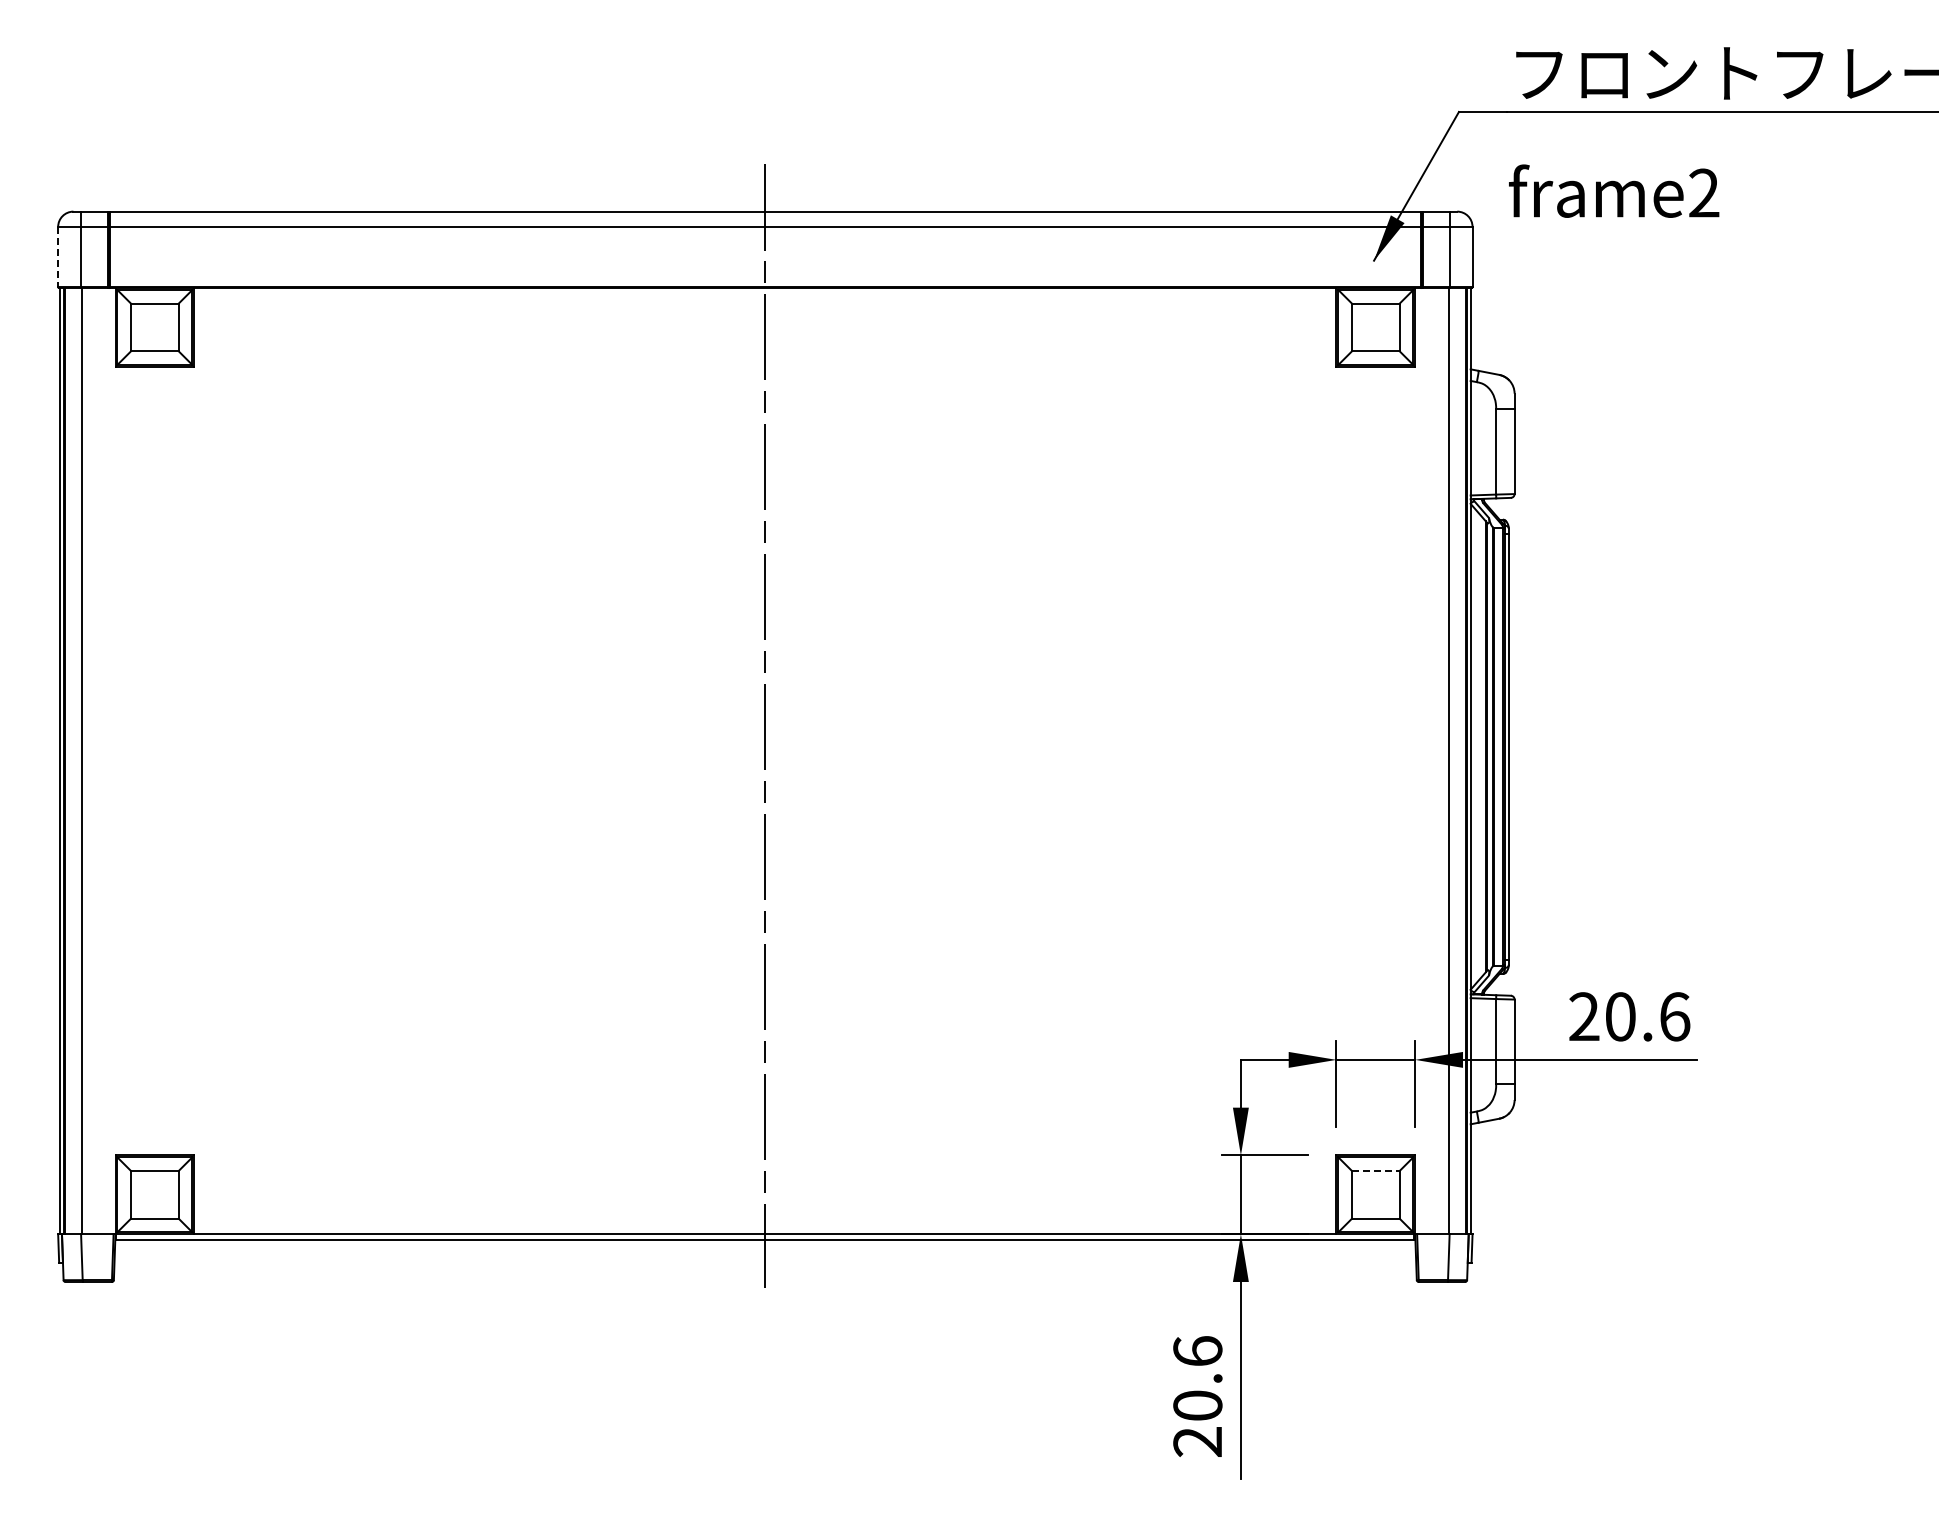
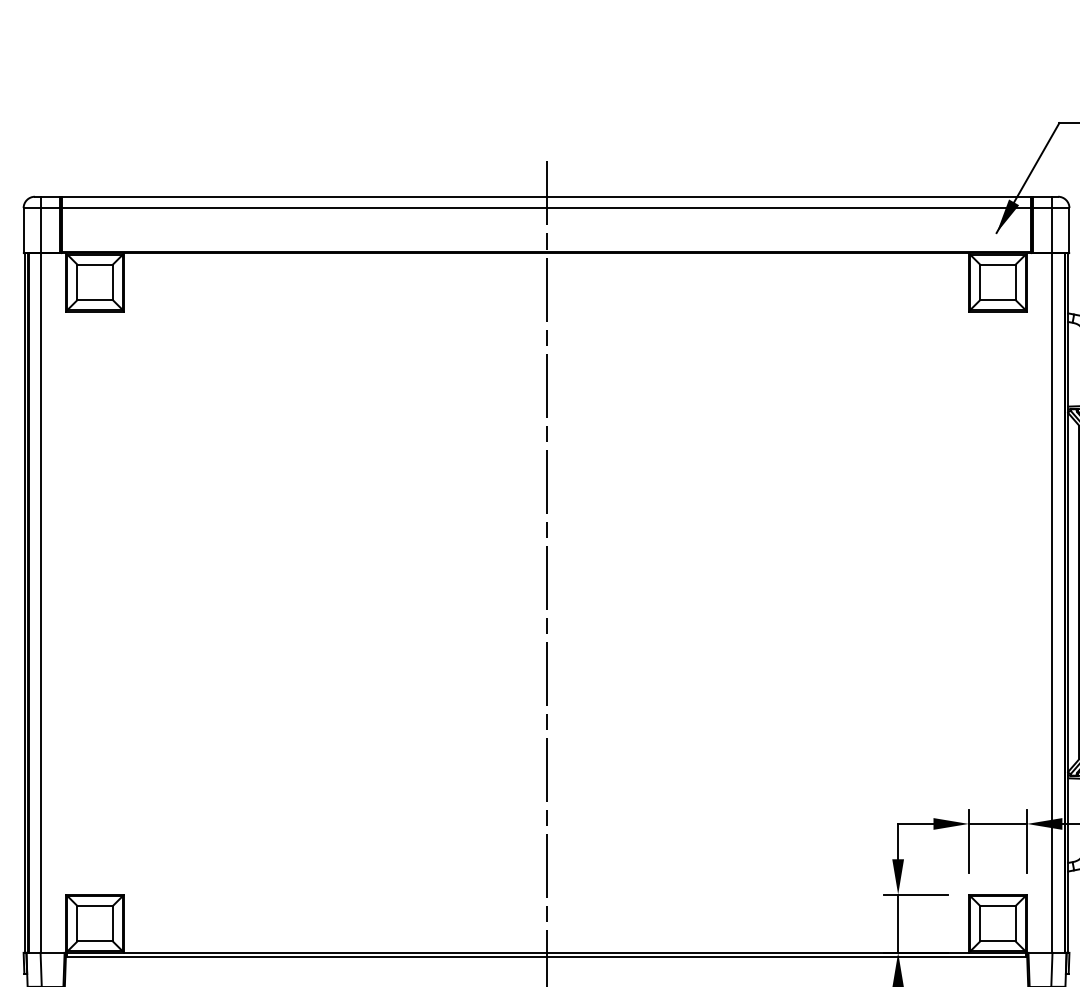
line: (58, 257) -> (23, 230), dashed -> solid
line: (1375, 1170) -> (997, 905), dashed -> solid

